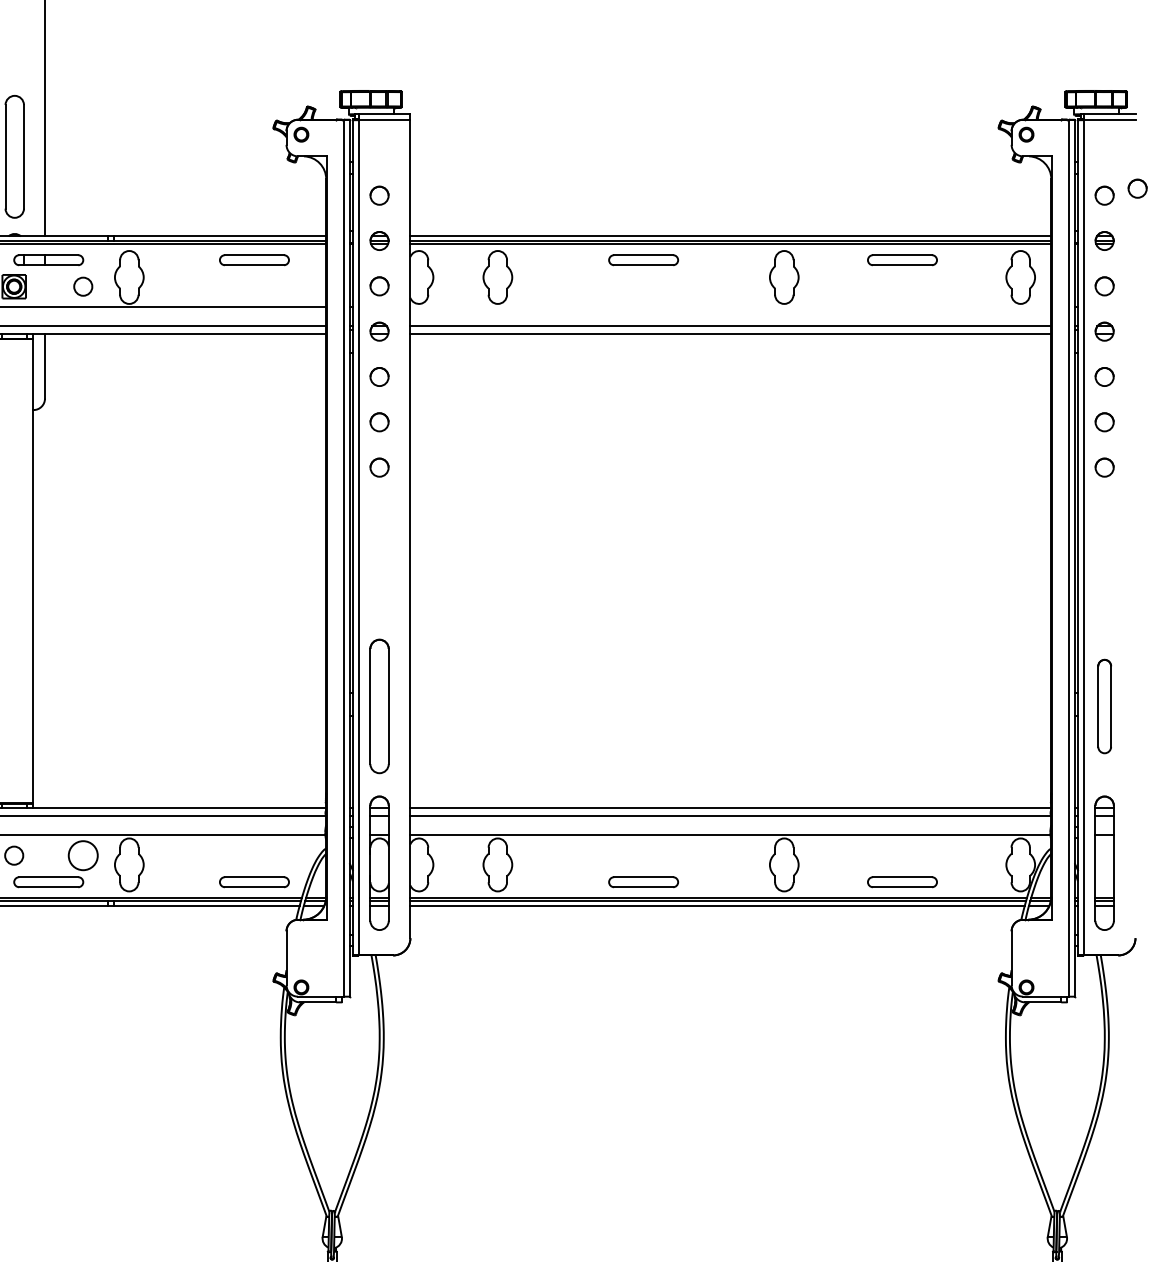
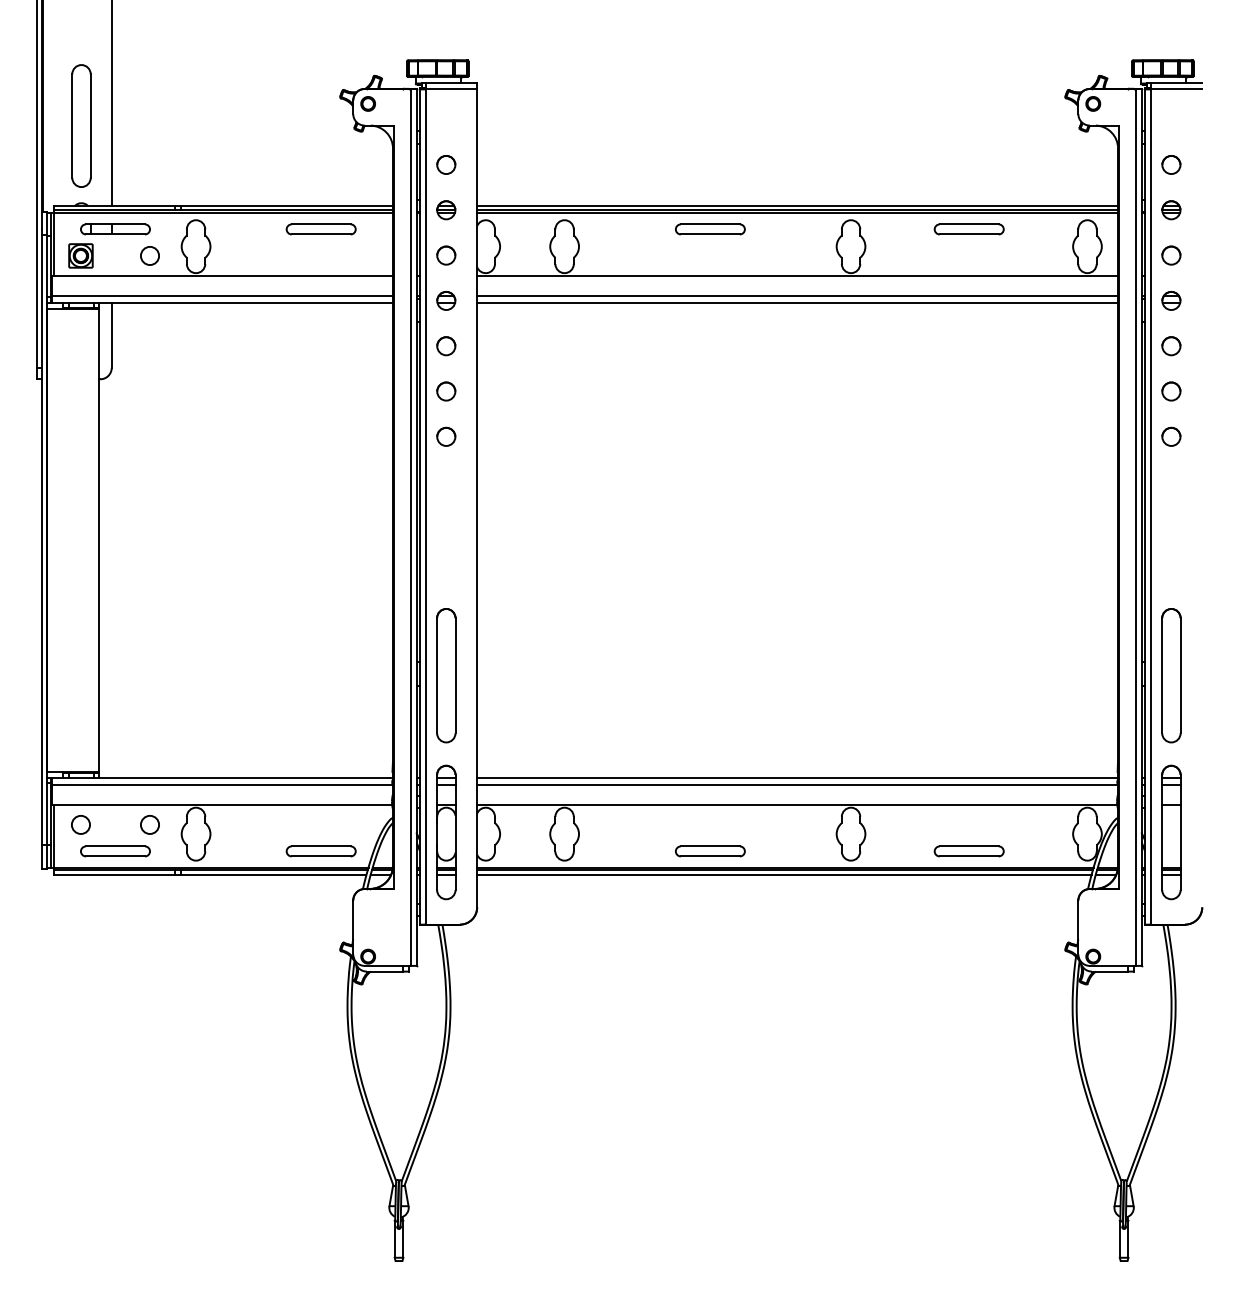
circle: (1137, 188) -> (1204, 157), removed
line: (730, 307) -> (797, 276), added
part: (1104, 706) -> (1171, 675), size x1.43
circle: (82, 855) -> (149, 824), size x0.62

